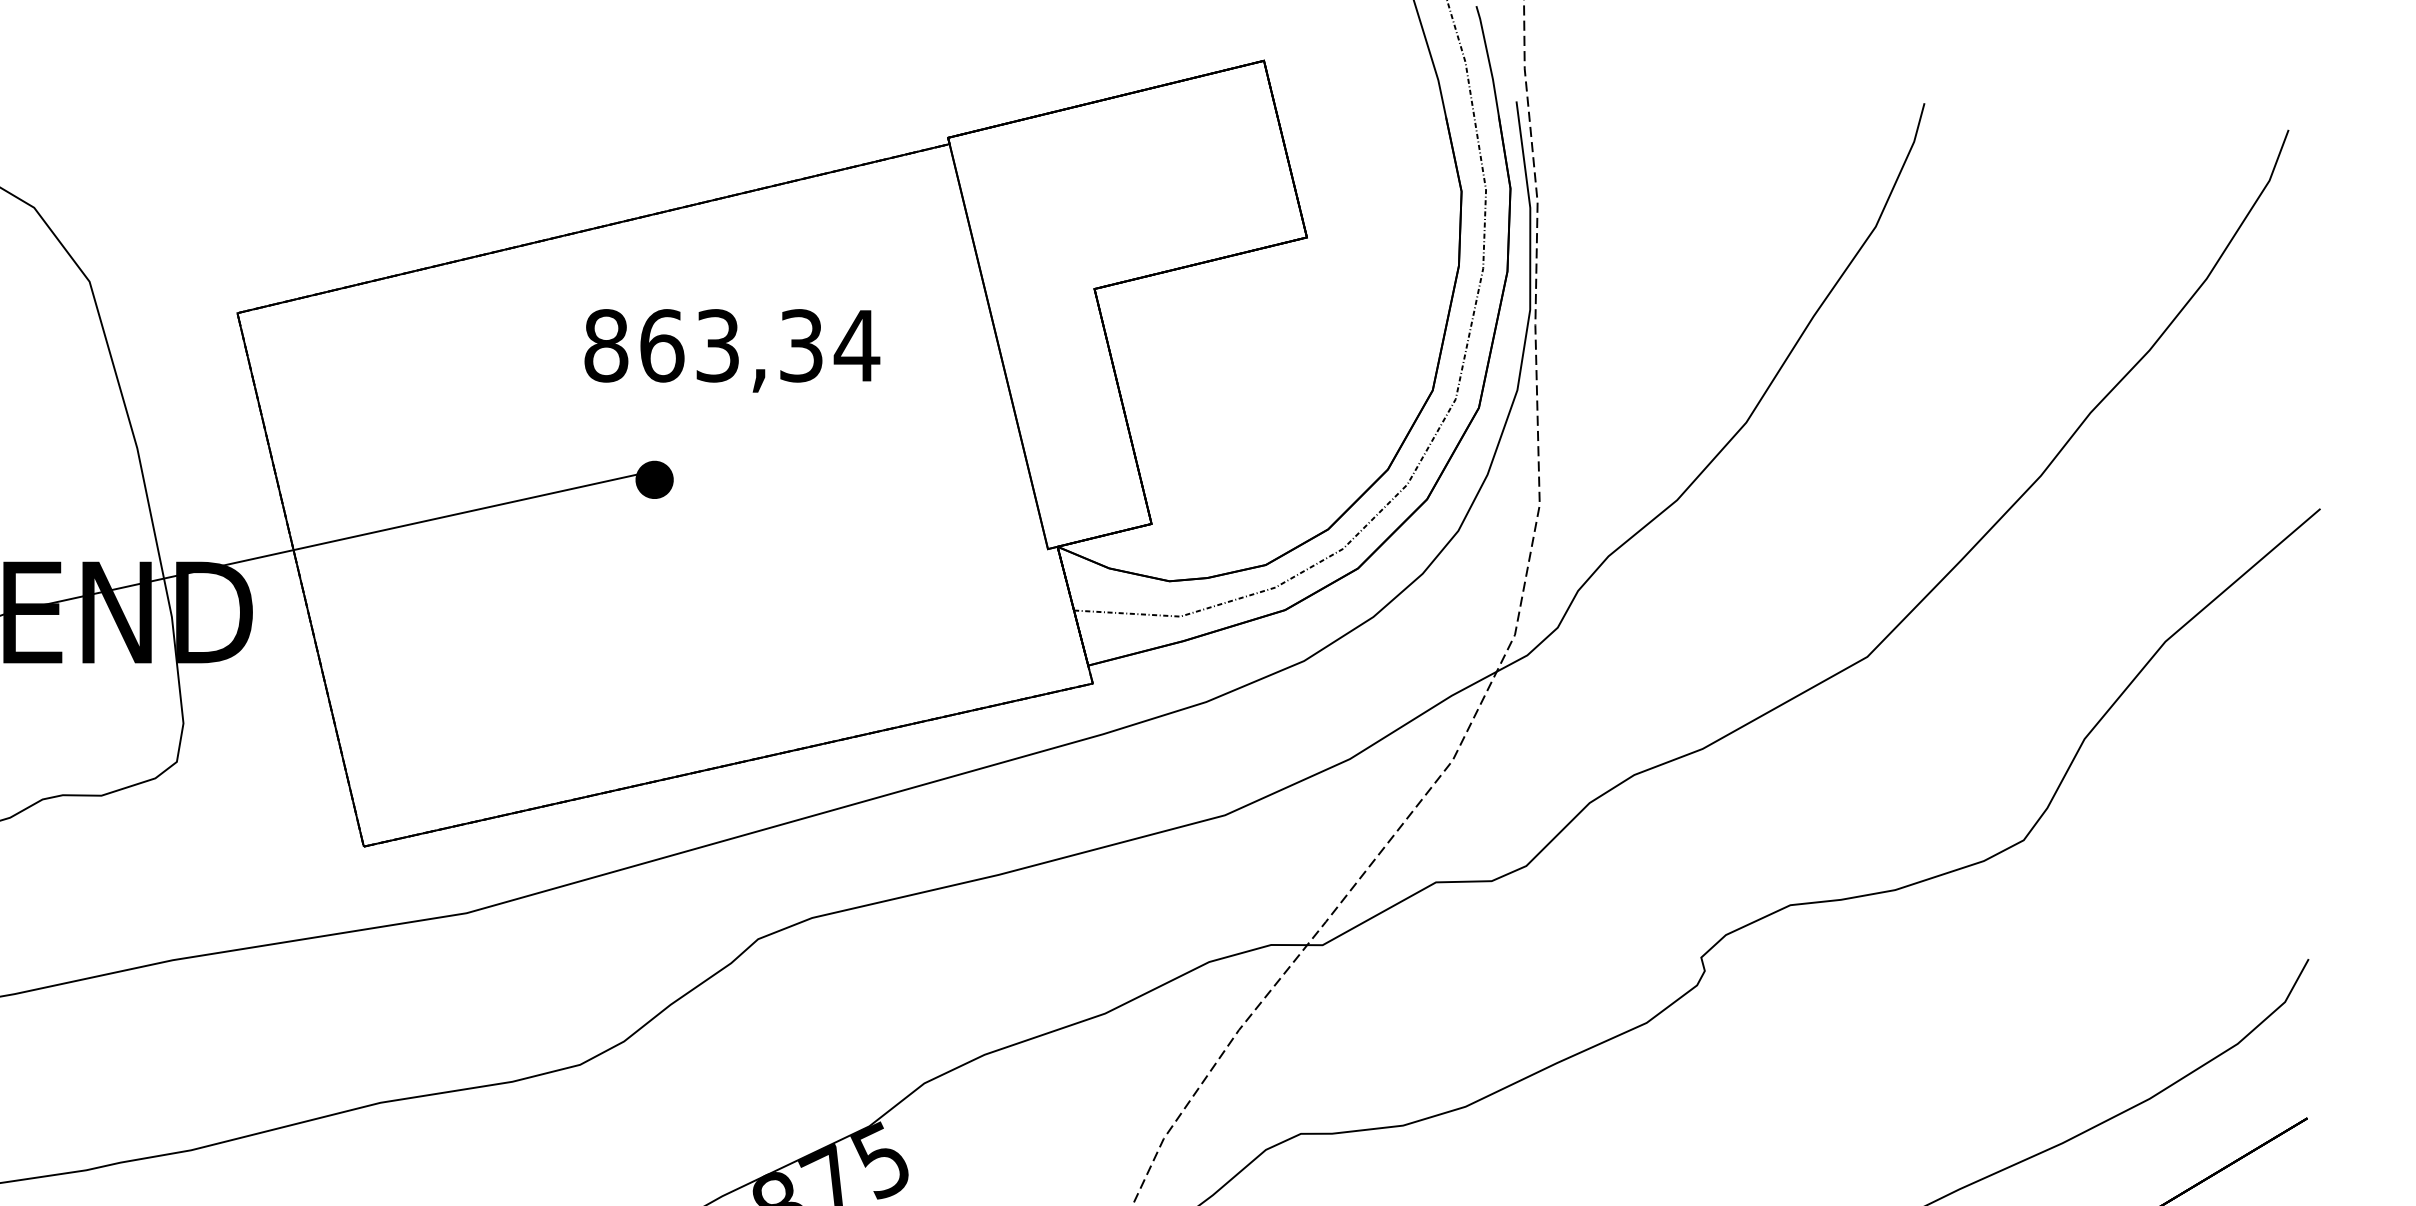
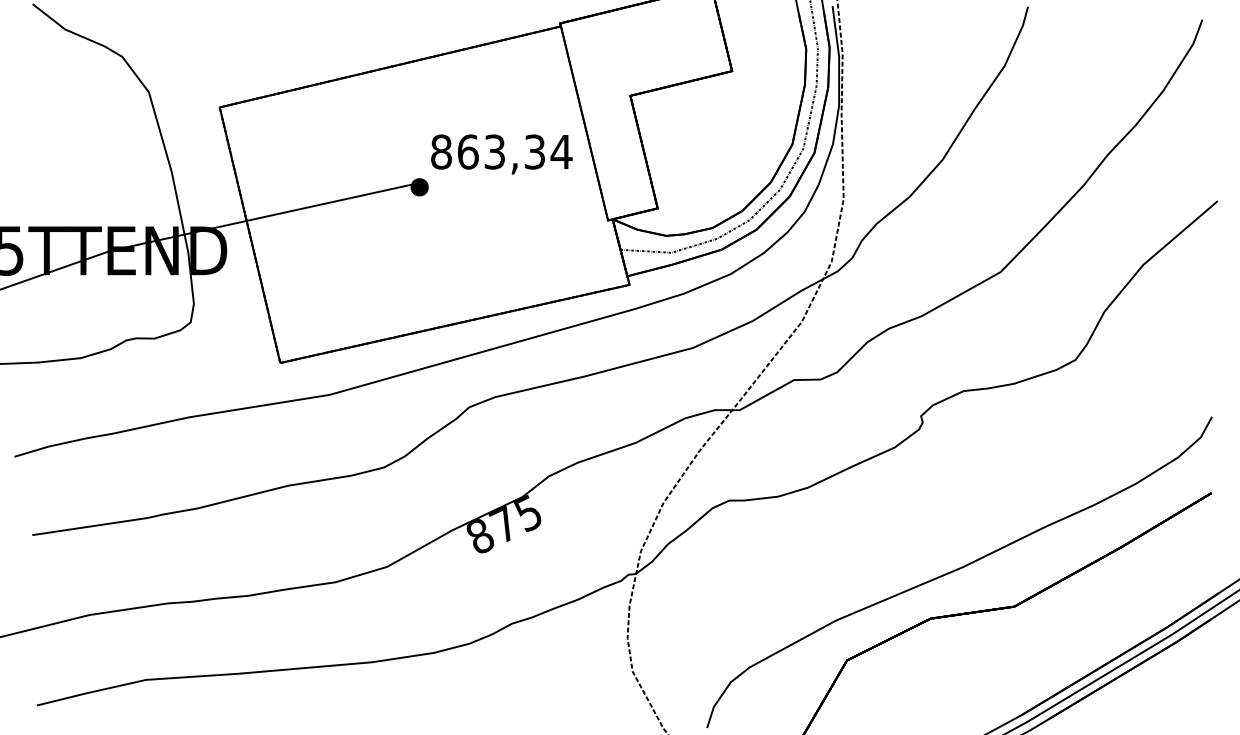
text: (731, 350) -> (501, 154), moved

